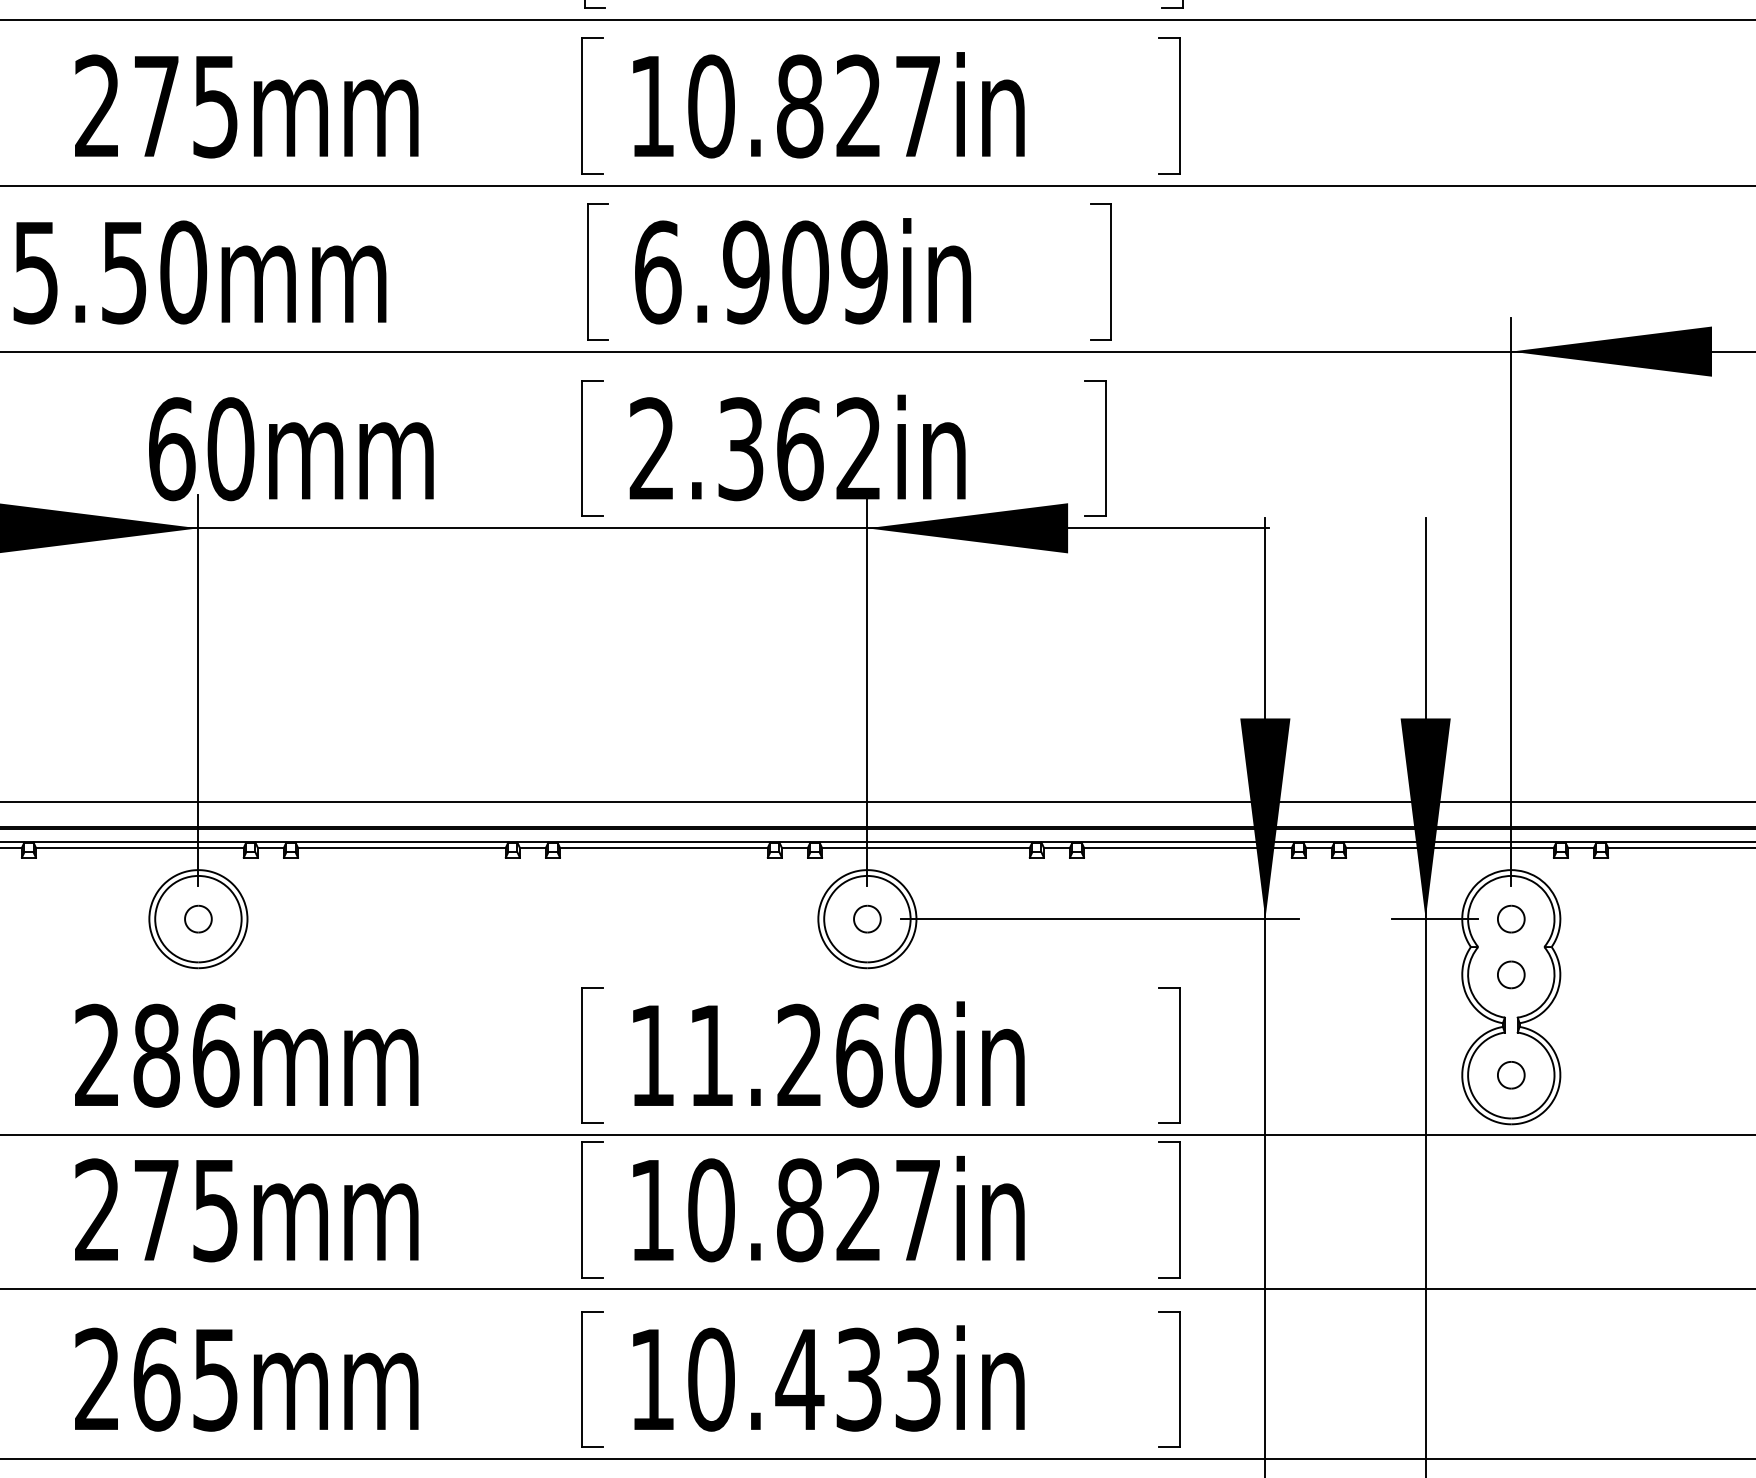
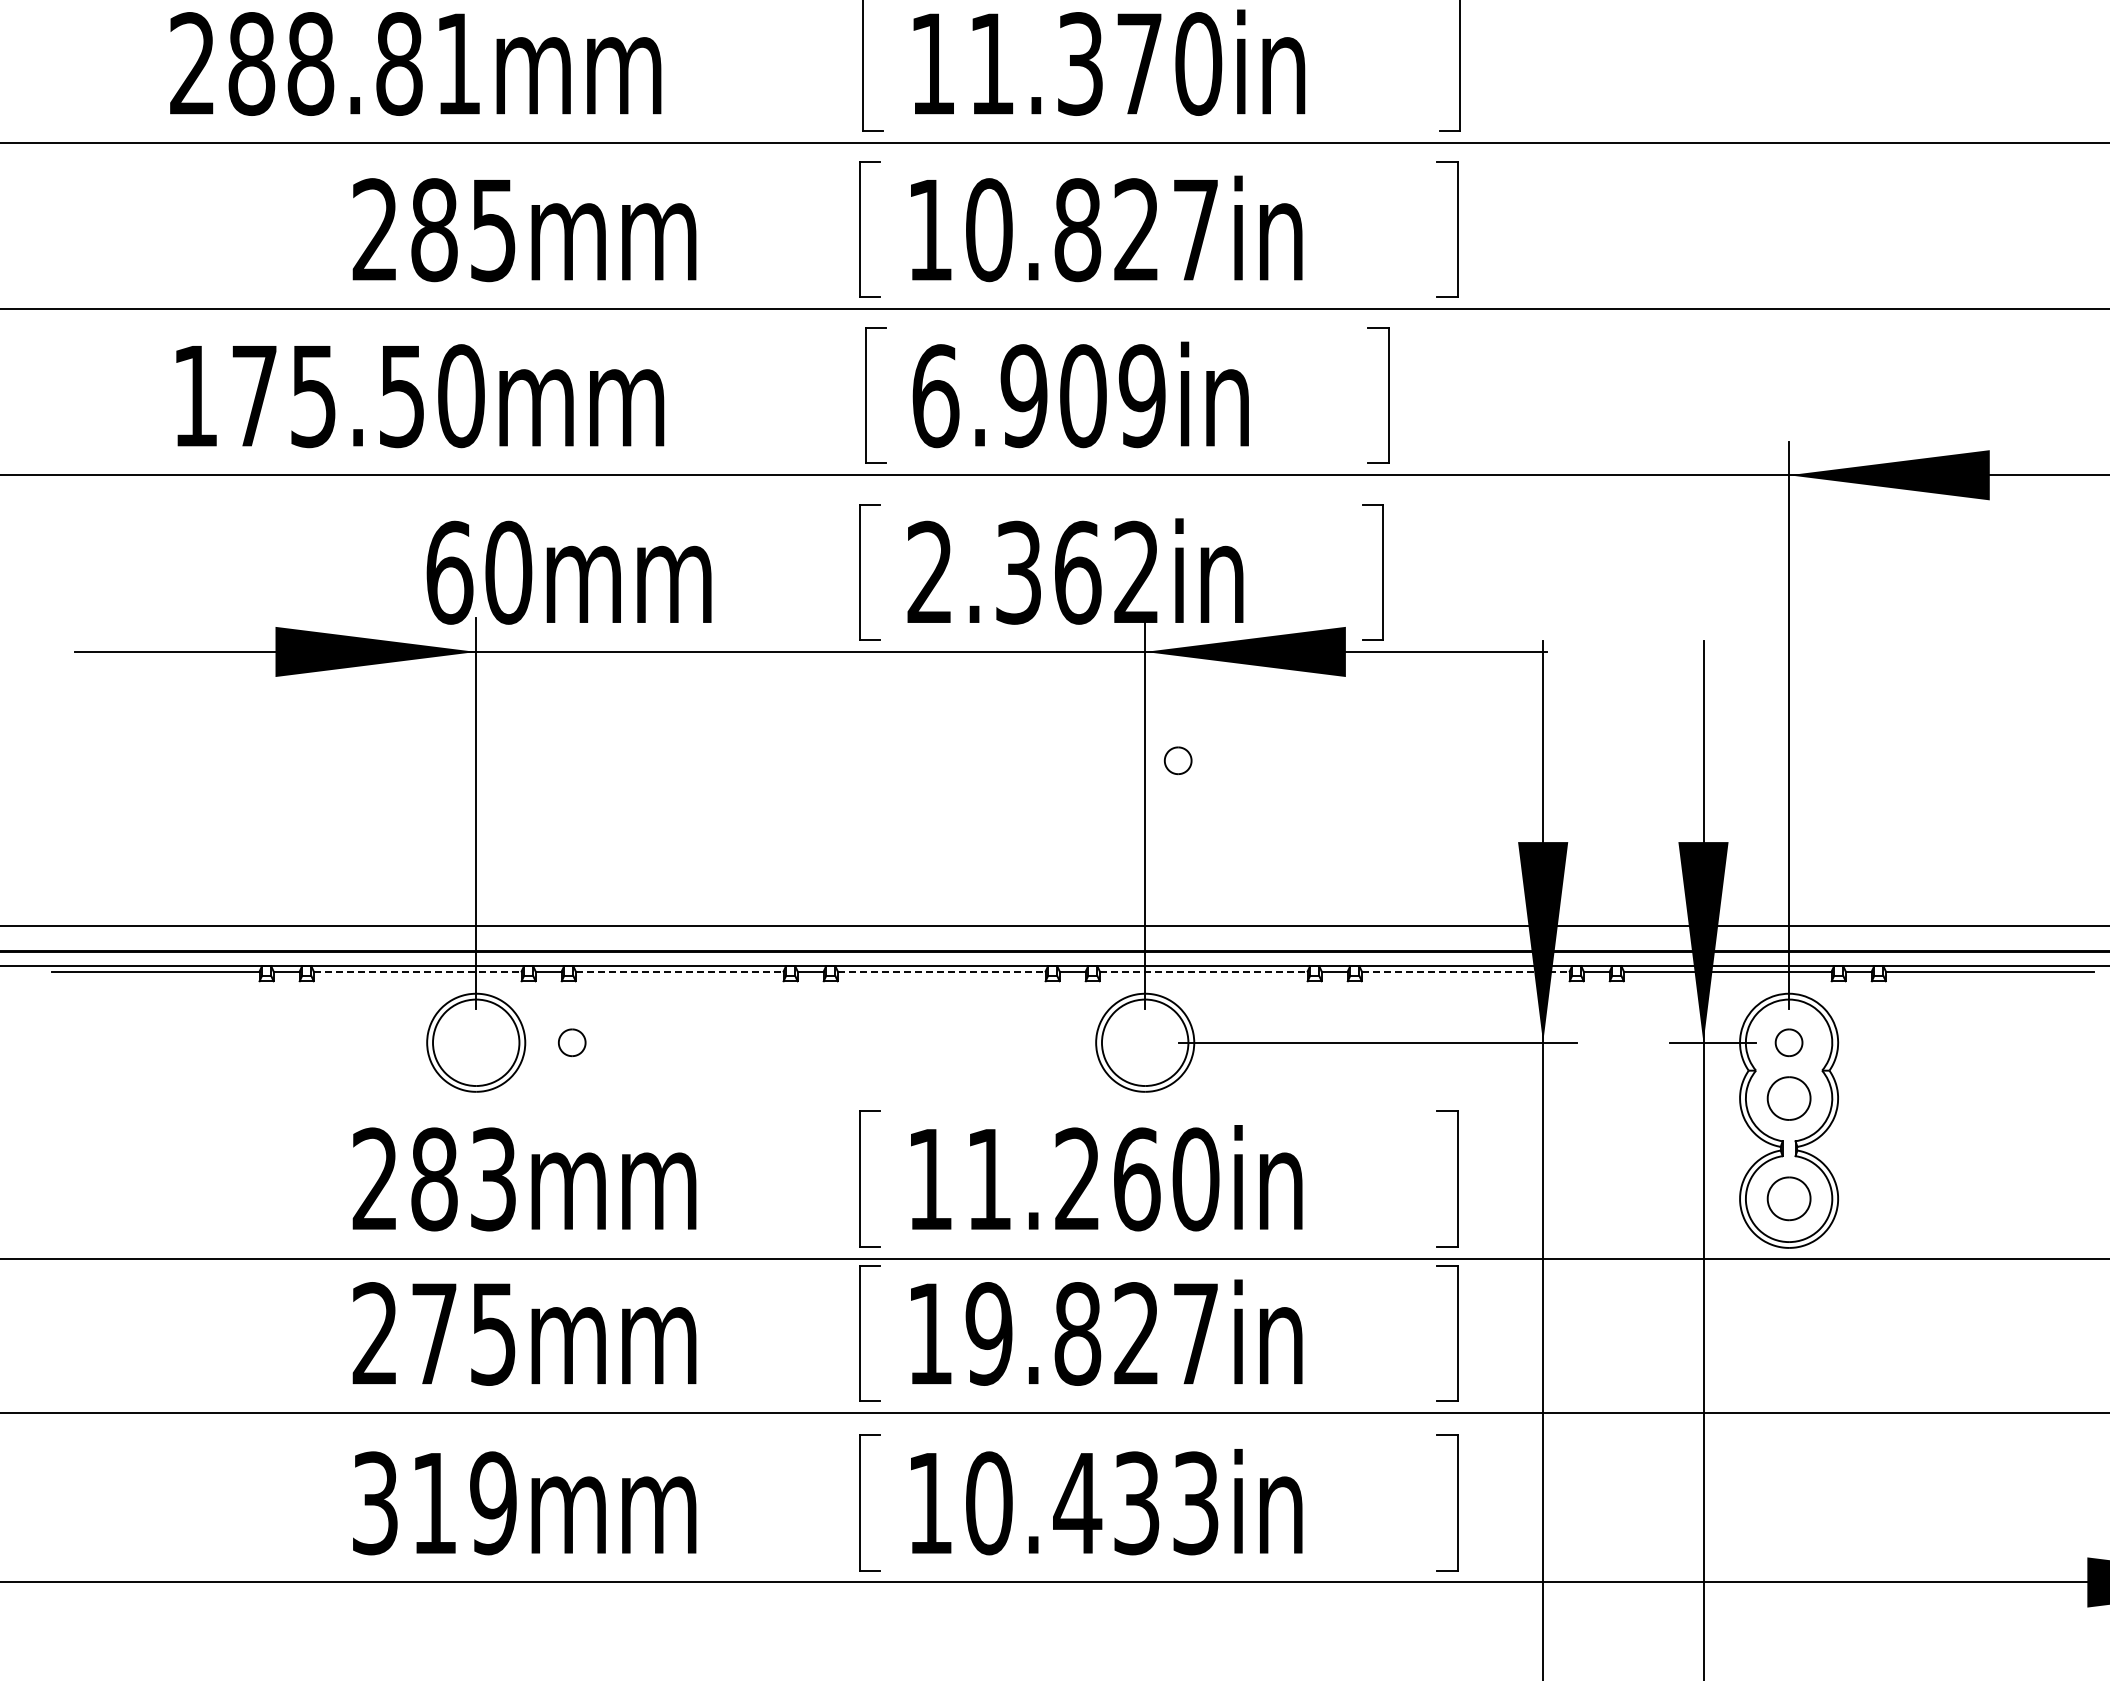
text: (156, 106) -> (434, 230), 275mm -> 285mm
line: (139, 847) -> (417, 971), solid -> dashed
line: (401, 847) -> (679, 971), solid -> dashed
line: (663, 847) -> (941, 971), solid -> dashed
line: (925, 847) -> (1203, 971), solid -> dashed
line: (1187, 847) -> (1465, 971), solid -> dashed
part: (198, 918) -> (572, 1042), moved
part: (866, 918) -> (1177, 760), moved
part: (1510, 974) -> (1788, 1098), size x1.6
text: (215, 1055) -> (493, 1179), 286mm -> 283mm
part: (1510, 1074) -> (1788, 1198), size x1.6
text: (710, 1209) -> (988, 1333), 10.827in -> 19.827in
text: (156, 1379) -> (434, 1503), 265mm -> 319mm

